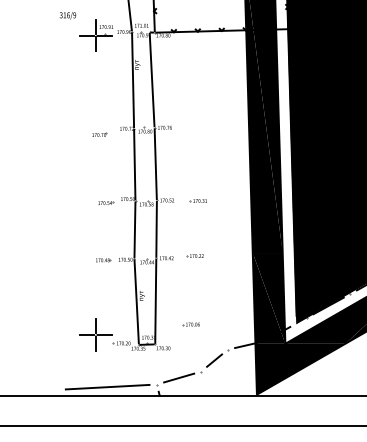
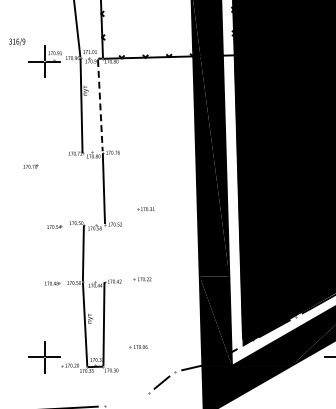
line: (152, 80) -> (100, 106), solid -> dashed
part: (99, 134) -> (30, 166), moved
line: (134, 164) -> (82, 188), removed
part: (197, 200) -> (145, 208), moved
line: (156, 228) -> (104, 252), removed
line: (179, 377) -> (127, 399), removed

